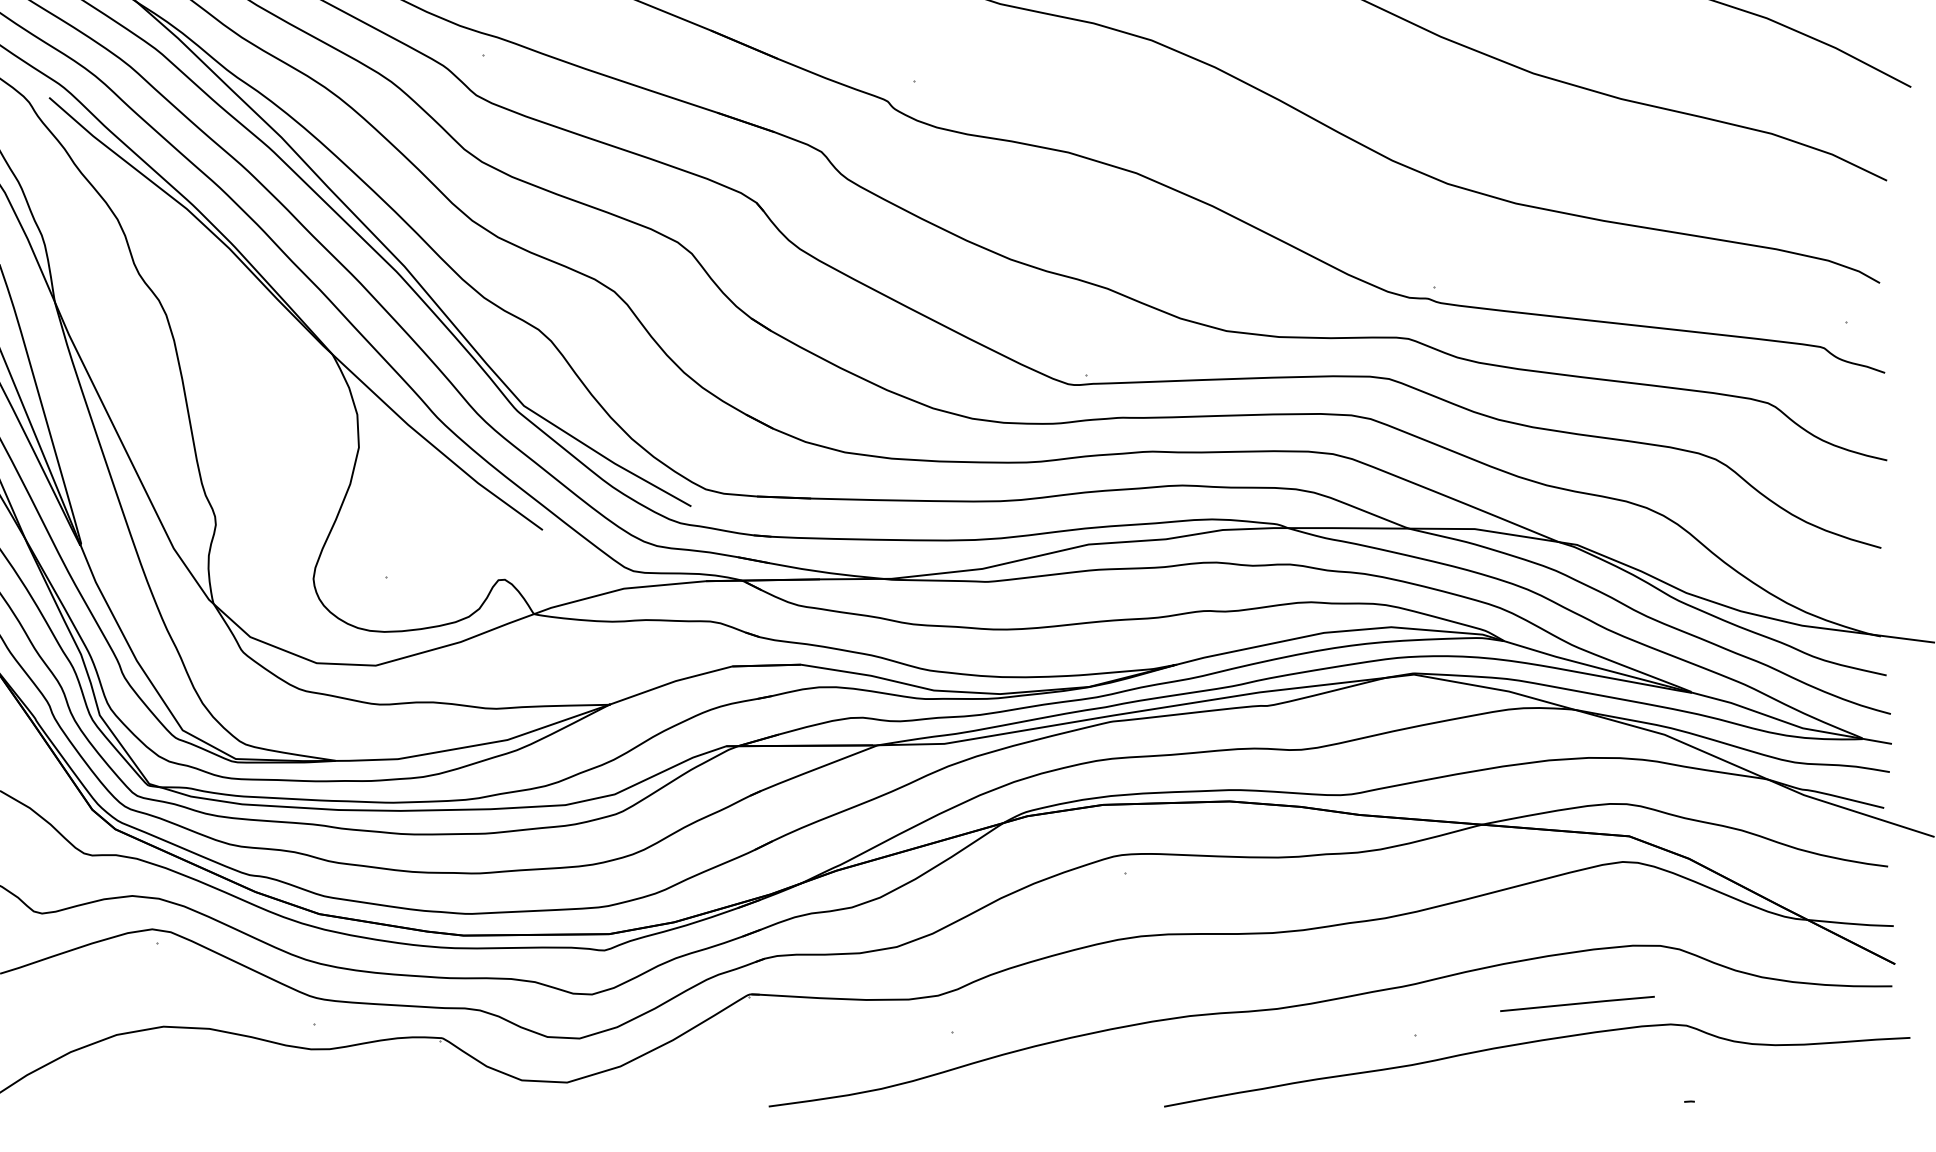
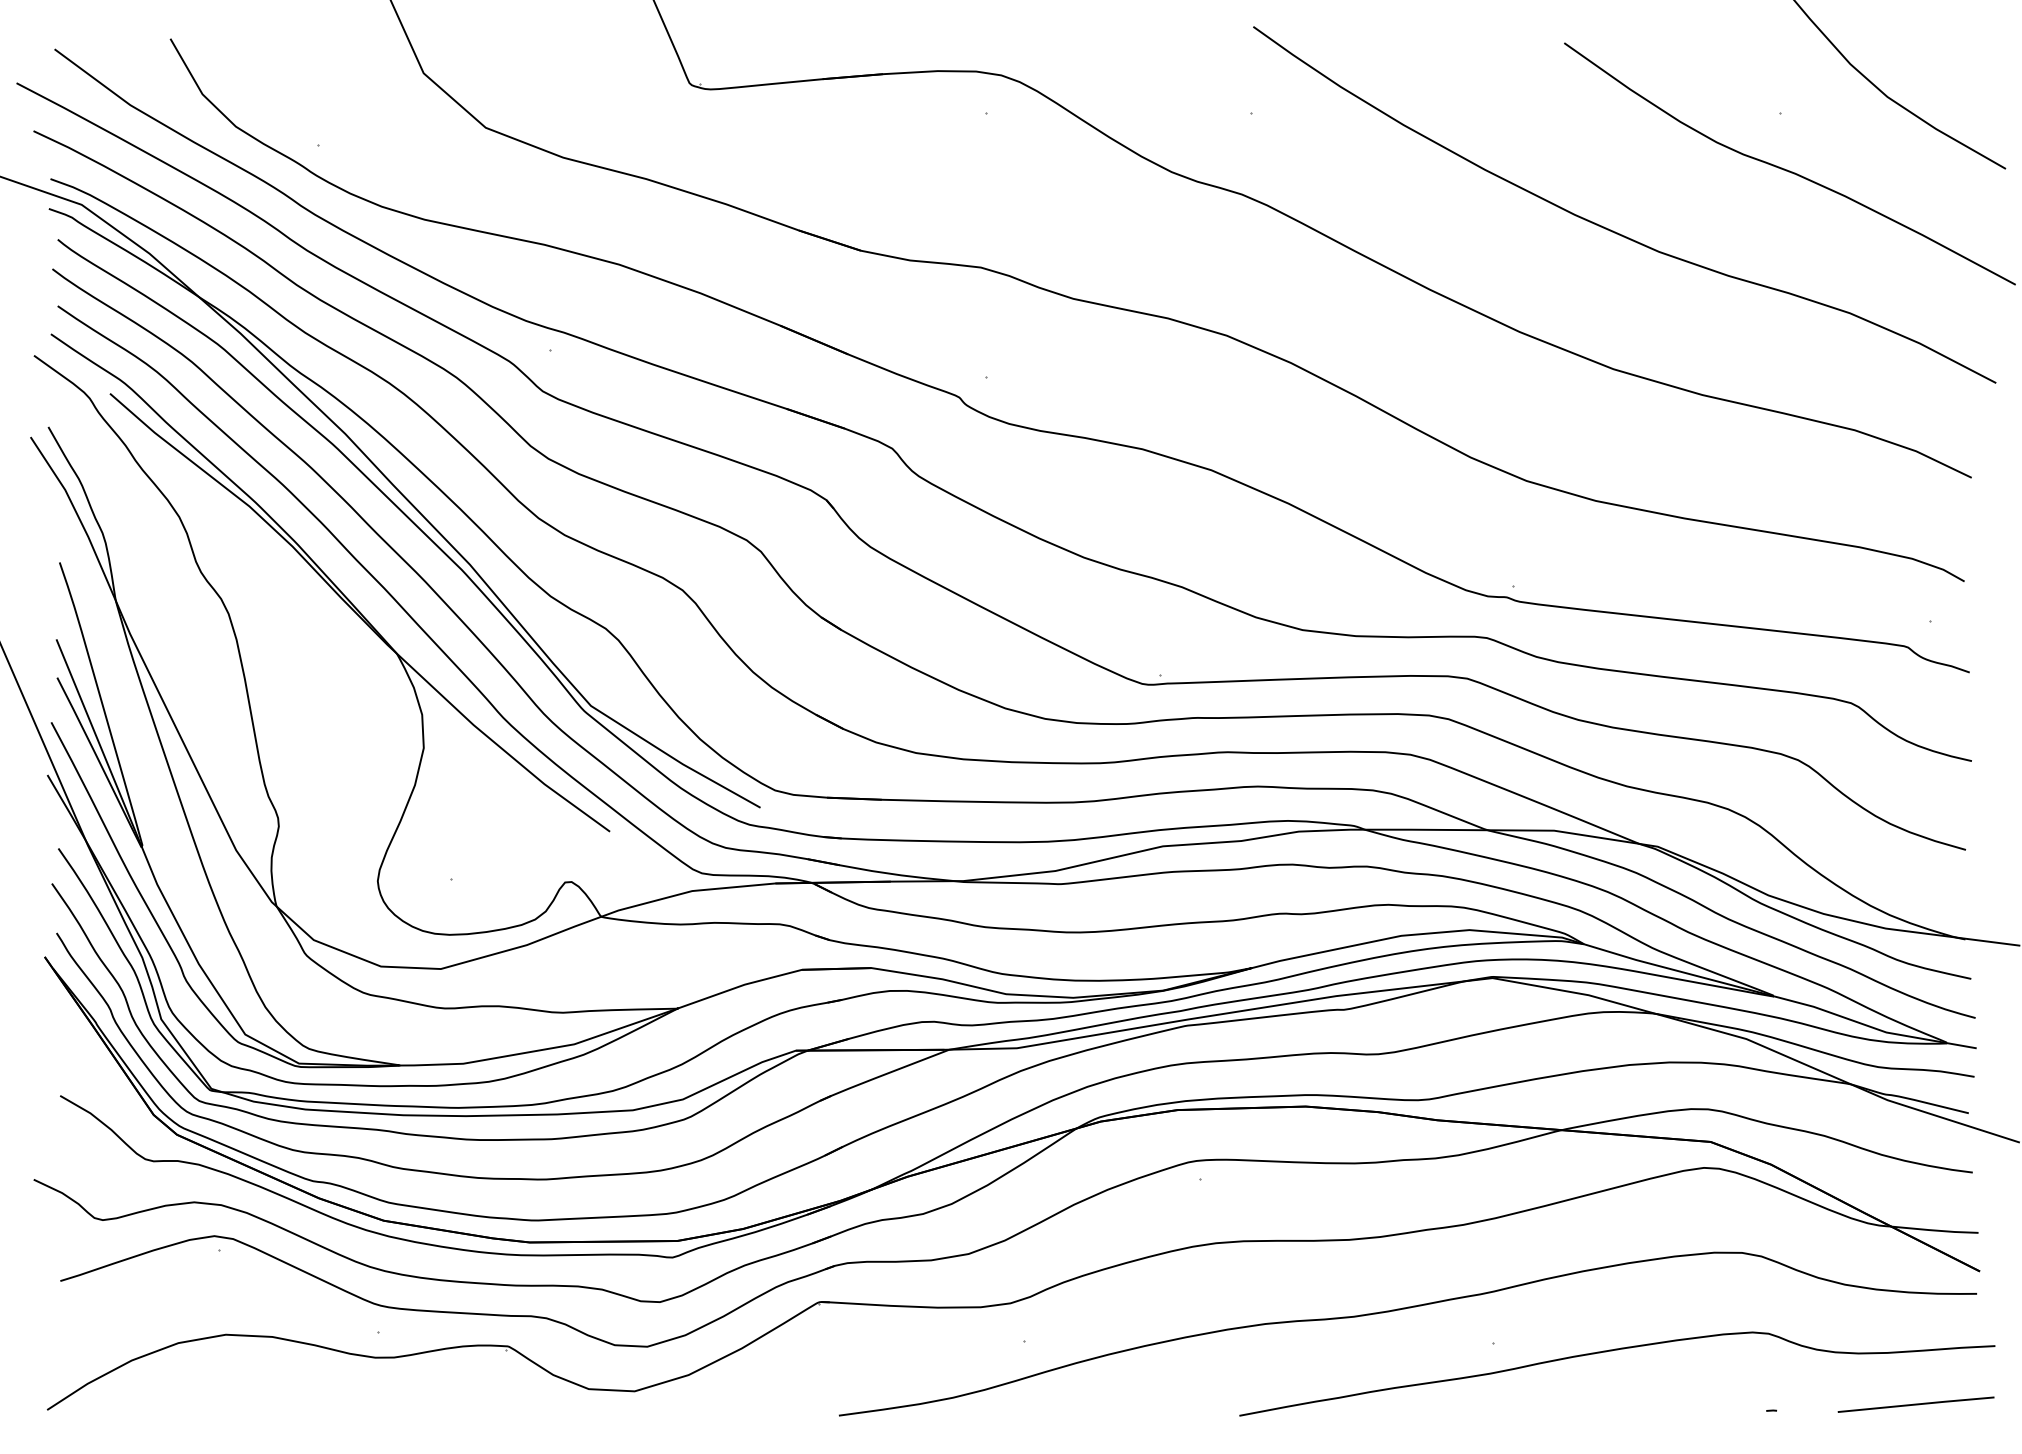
line: (1576, 1003) -> (1915, 1404), moved

